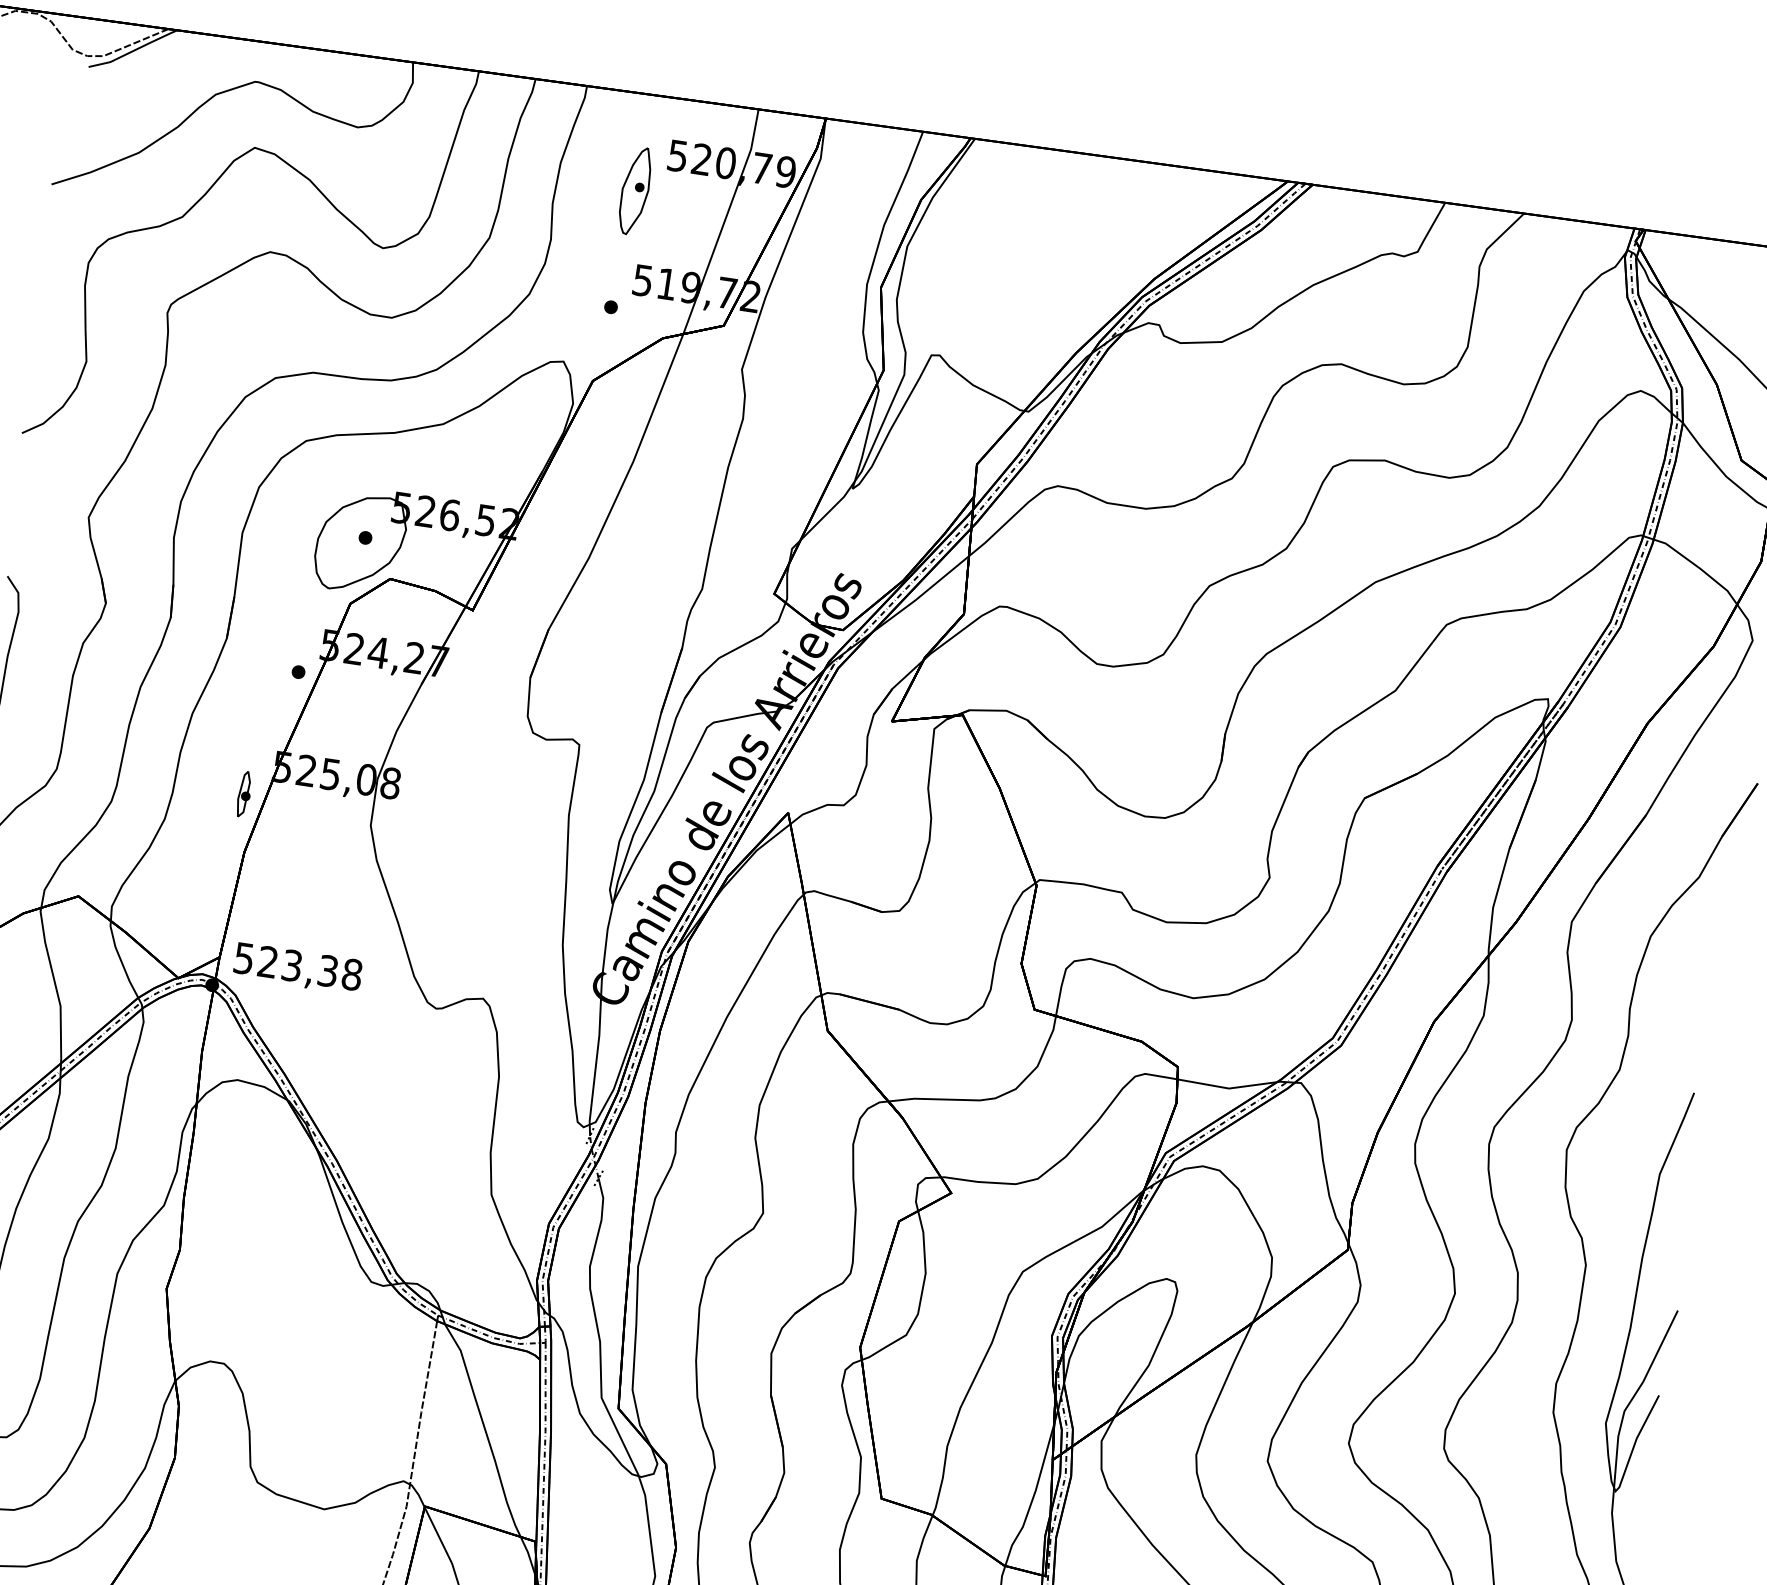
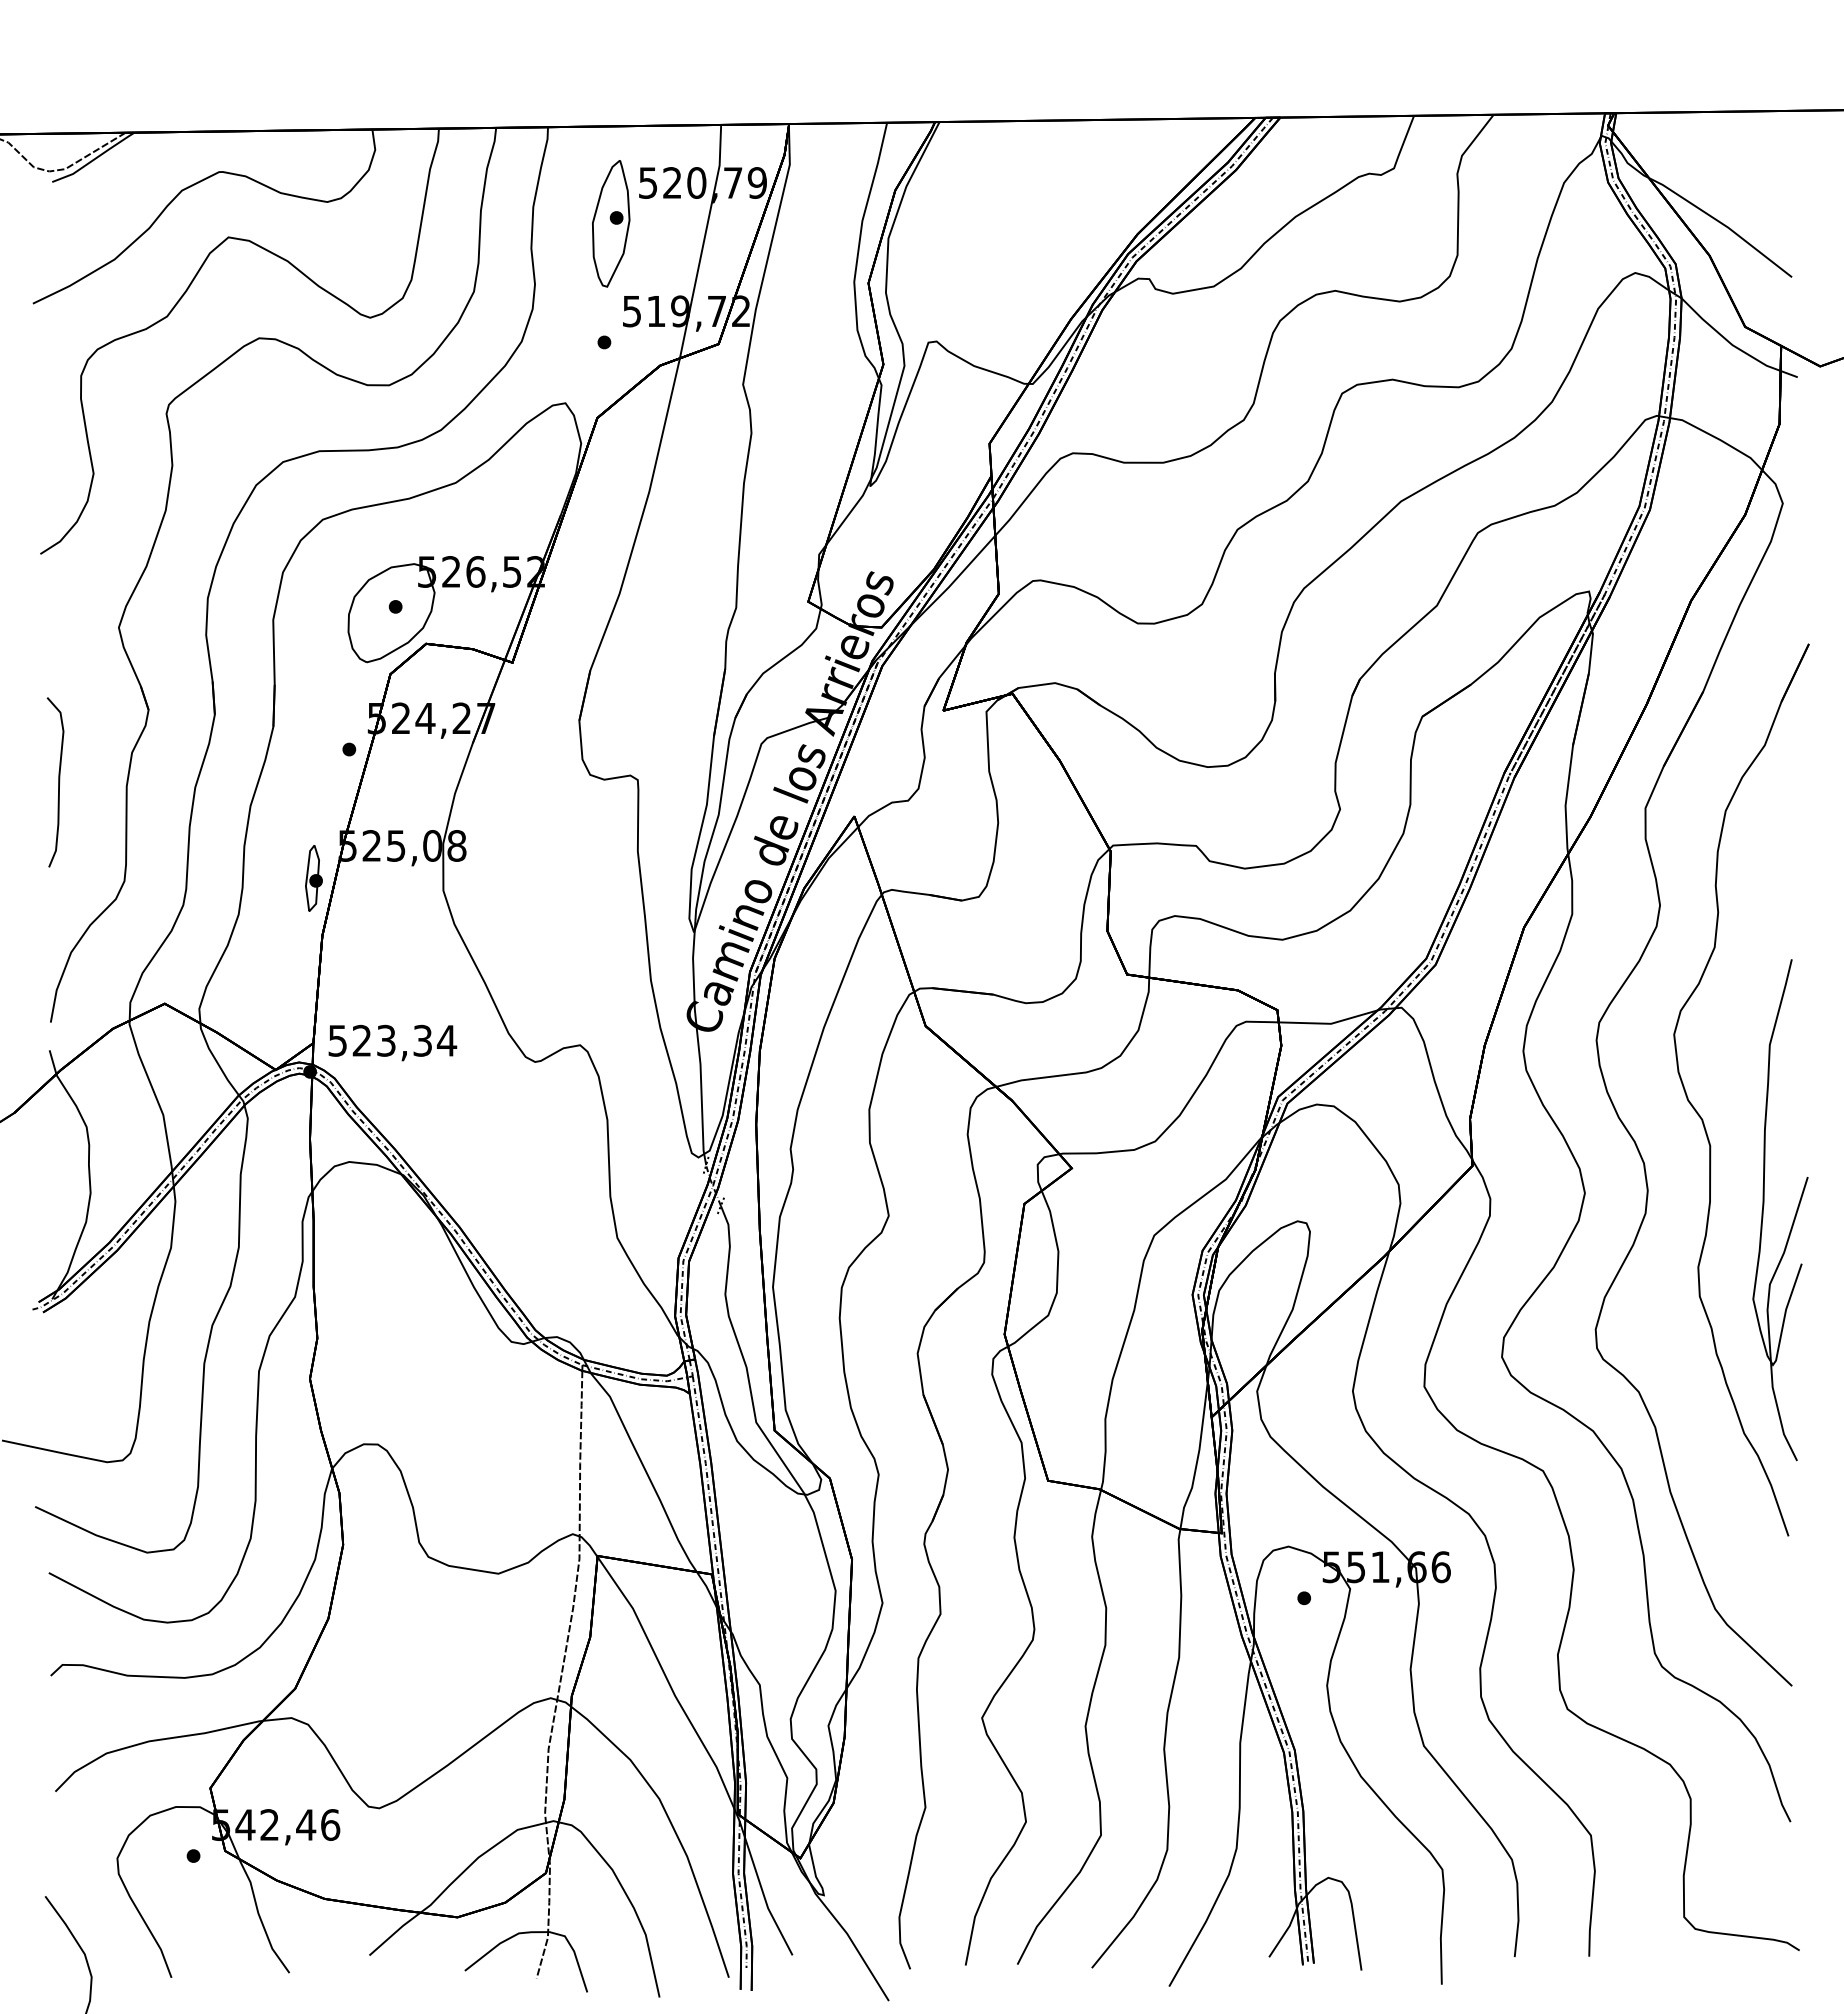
part: (635, 190) -> (611, 223), size x1.43
part: (244, 794) -> (313, 878), size x1.43
text: (351, 974) -> (446, 1040), 523,38 -> 523,34

